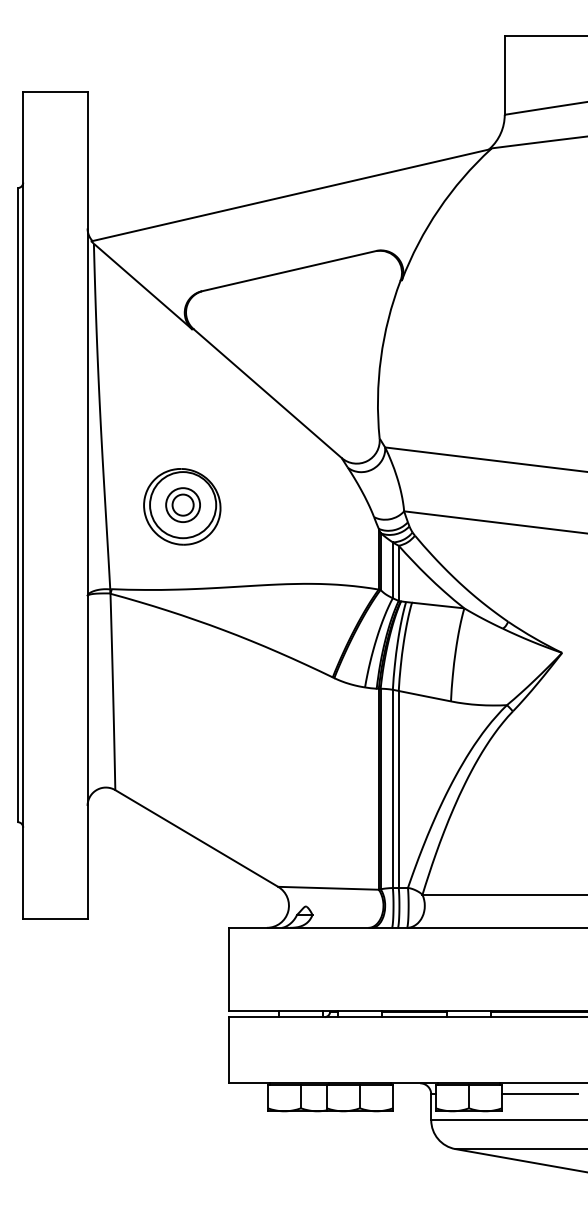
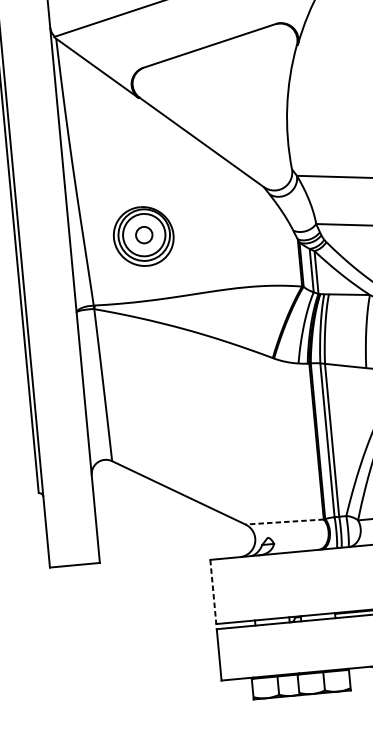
circle: (183, 505) -> (144, 235), size x1.6
line: (327, 888) -> (283, 522), solid -> dashed
line: (229, 969) -> (213, 592), solid -> dashed

